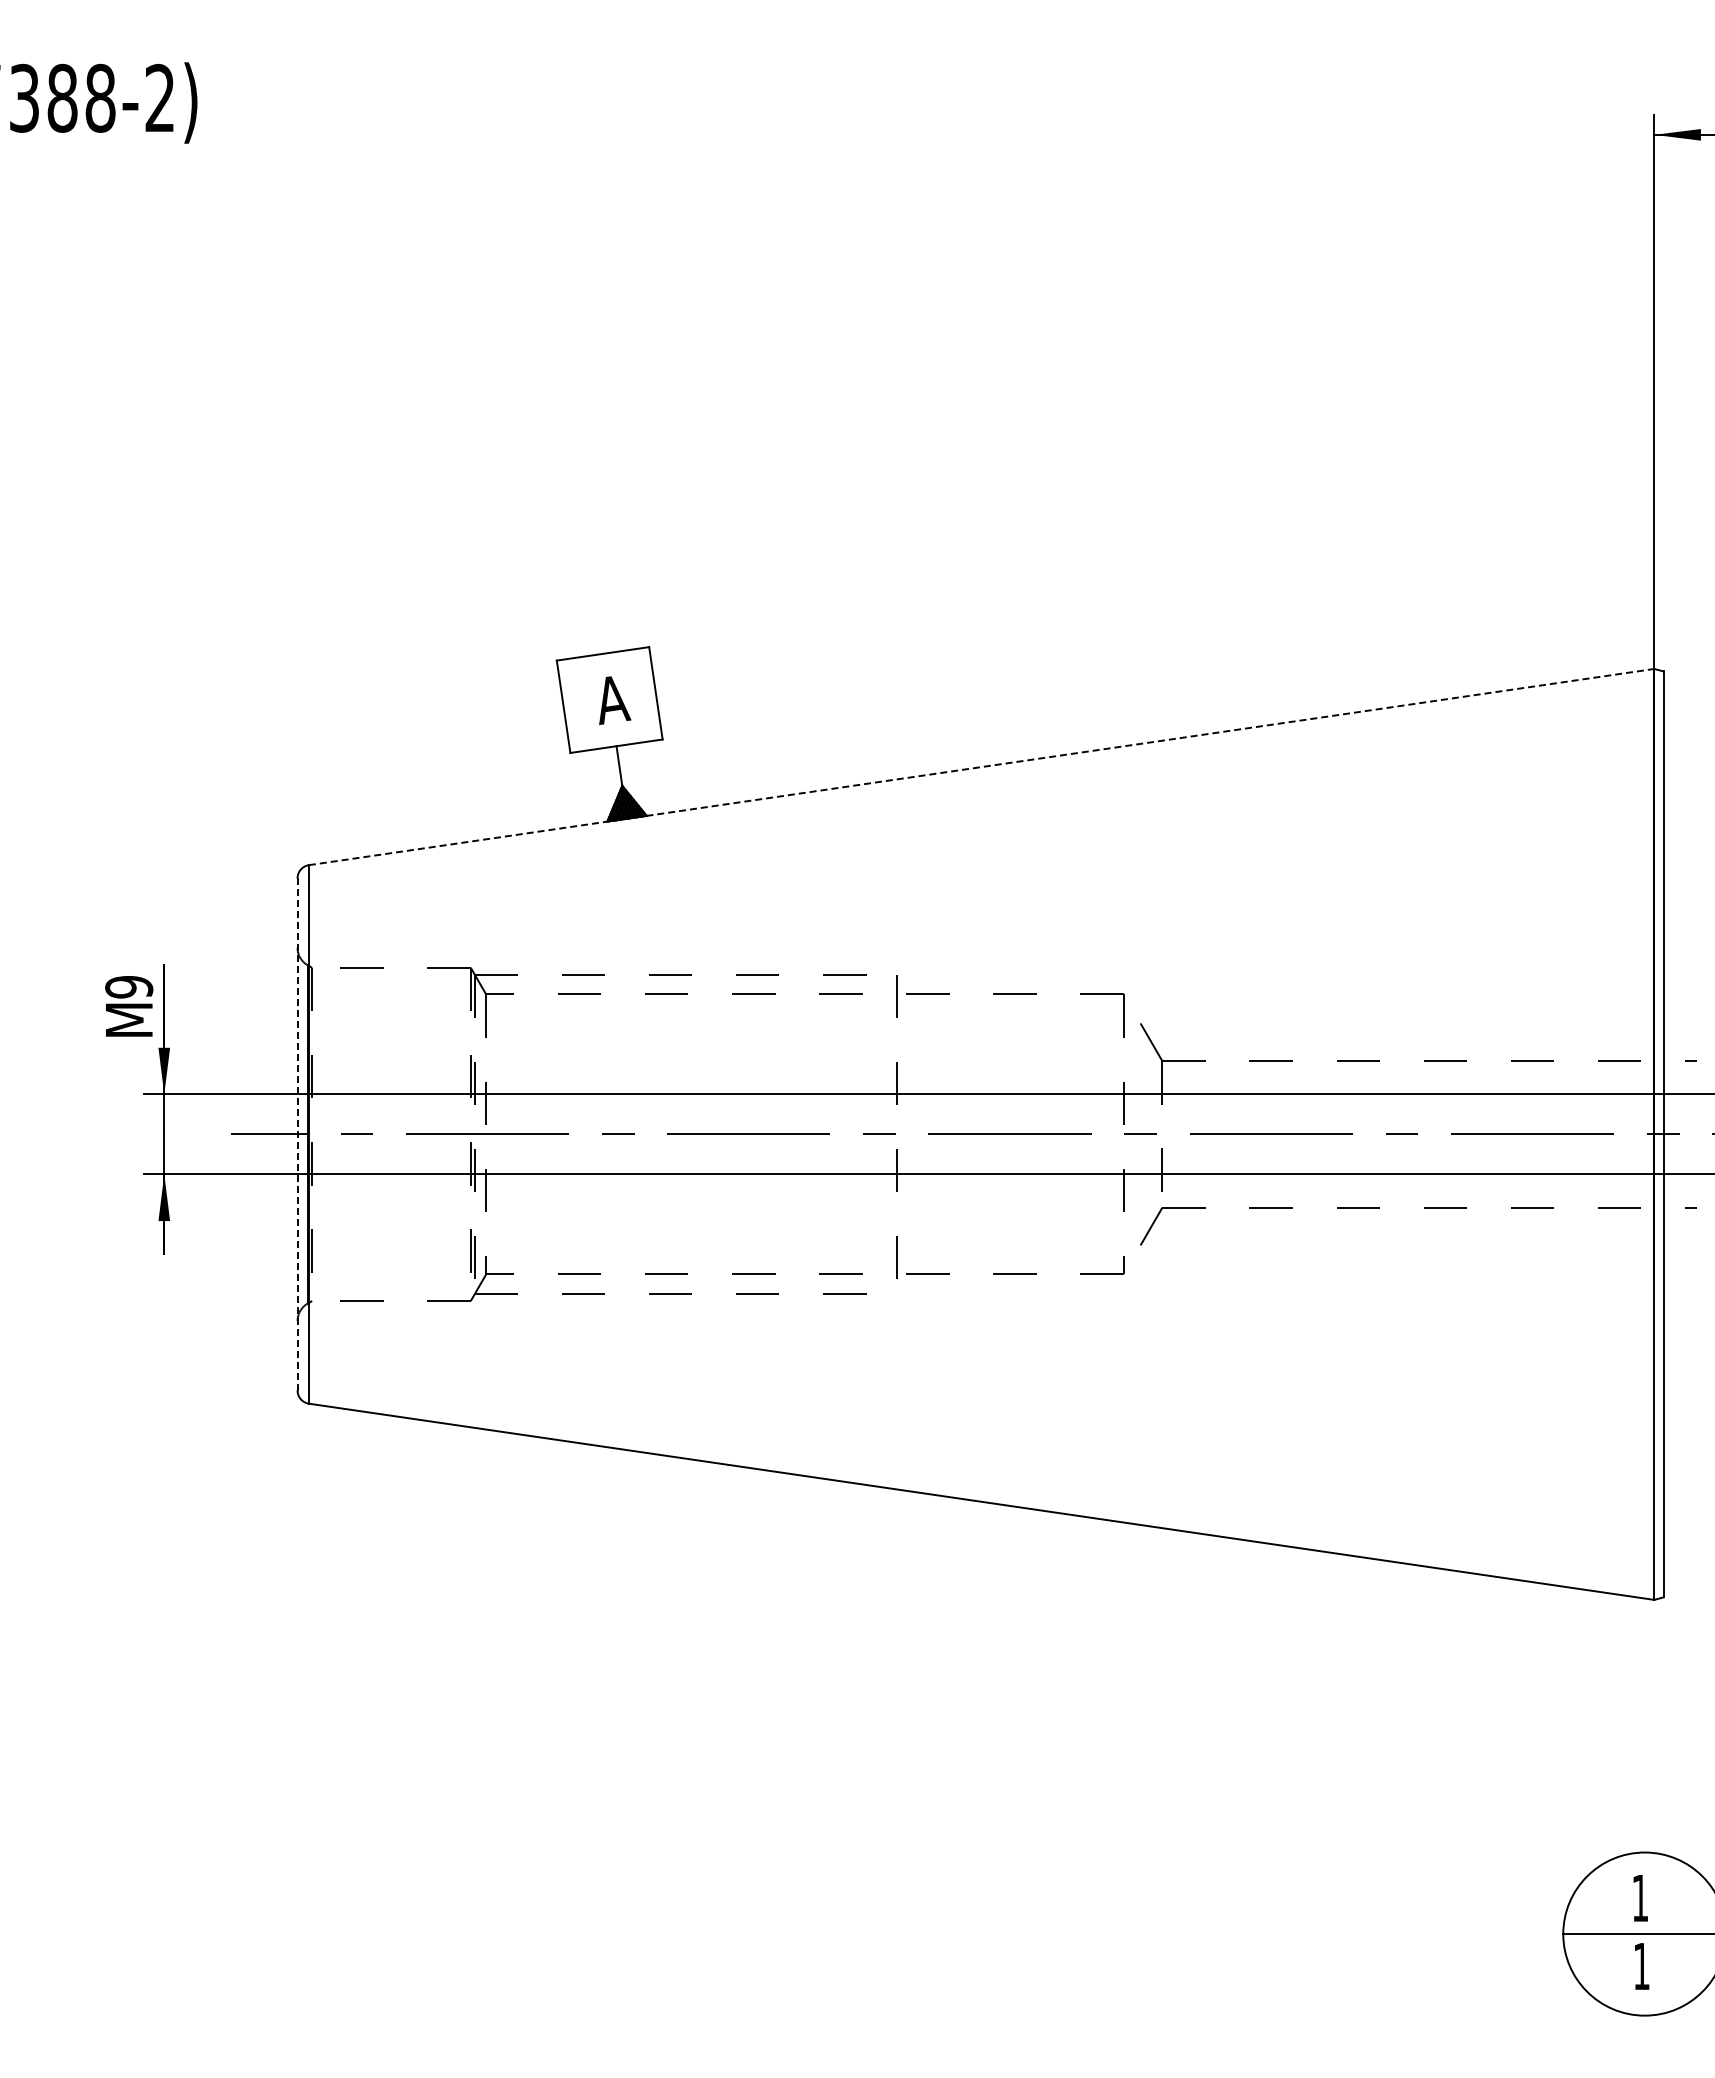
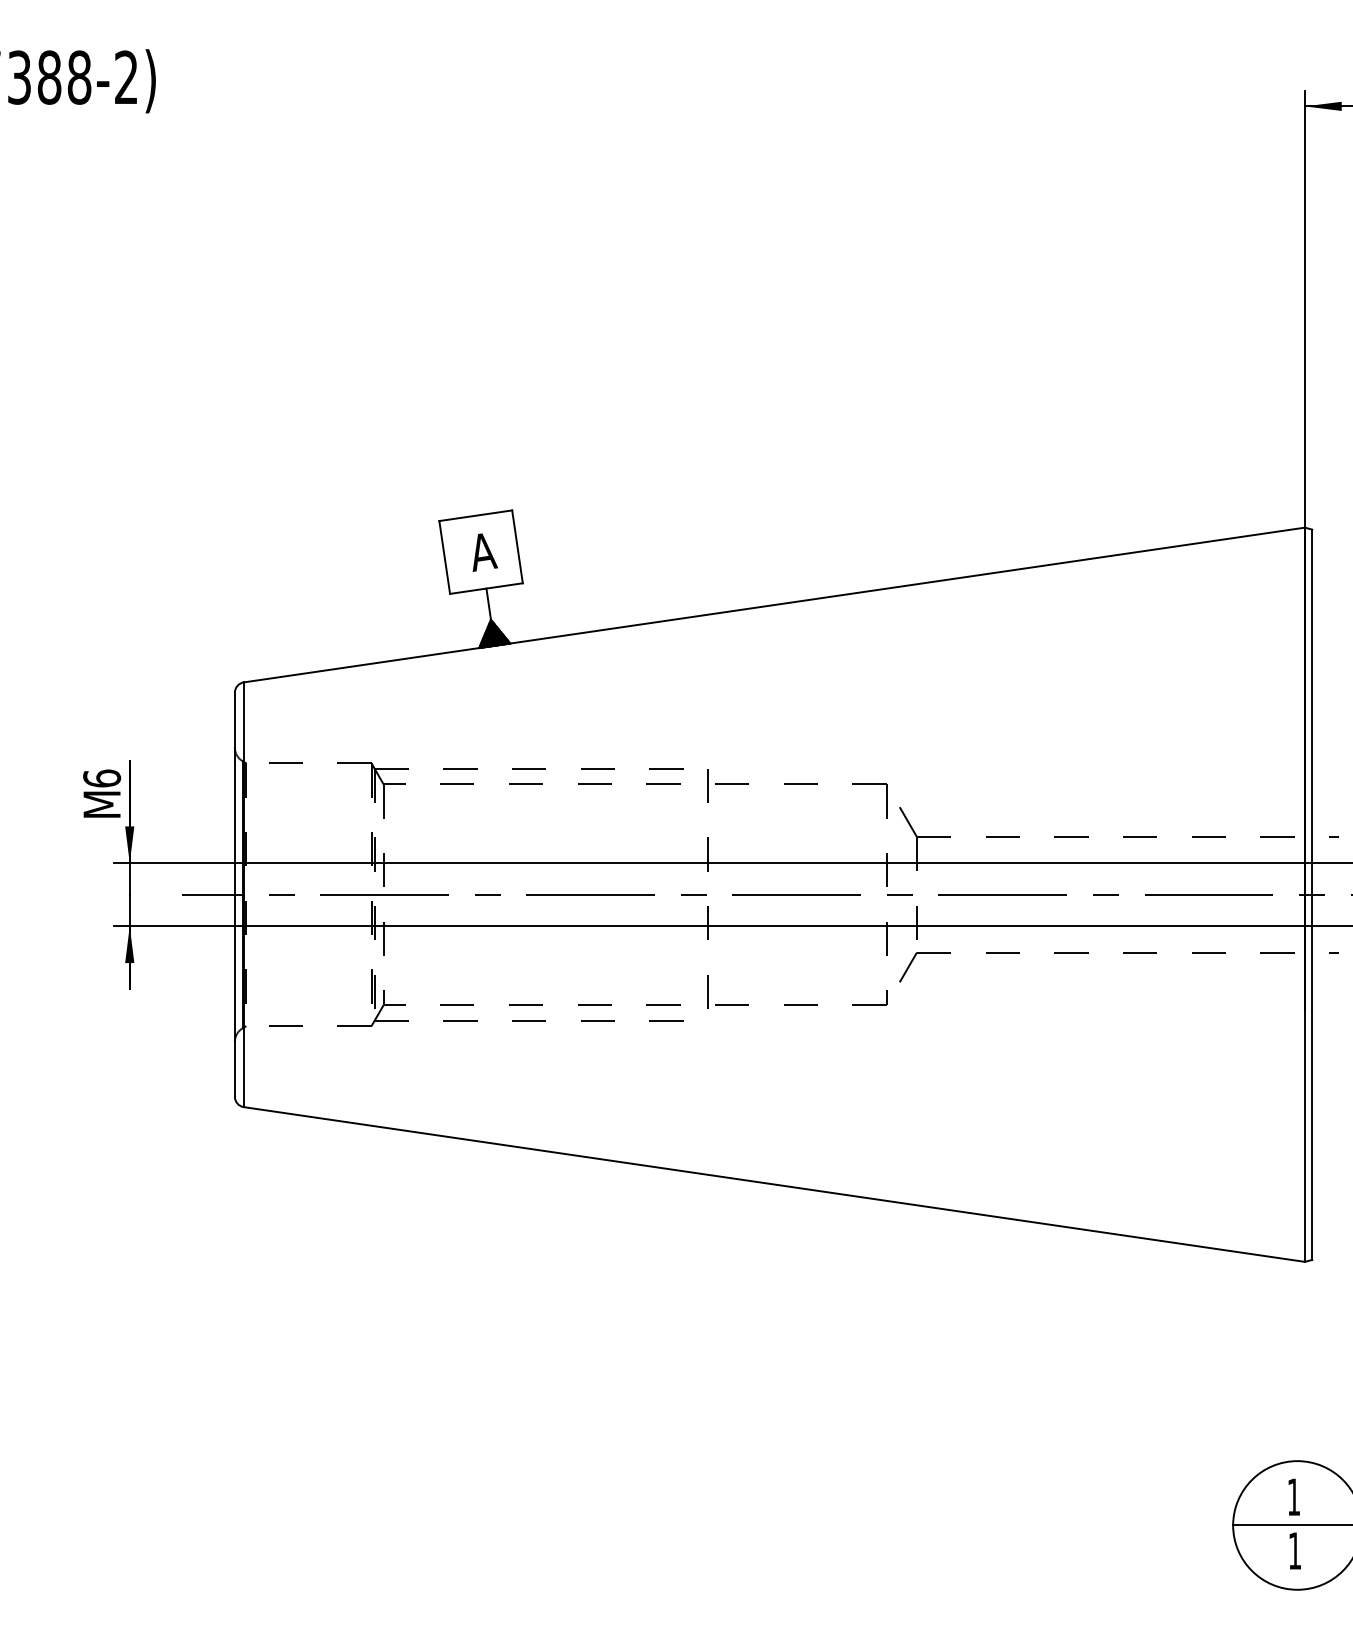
line: (981, 767) -> (774, 605), dashed -> solid
text: (129, 986) -> (102, 778), 9 -> 6
line: (297, 1134) -> (234, 894), dashed -> solid

